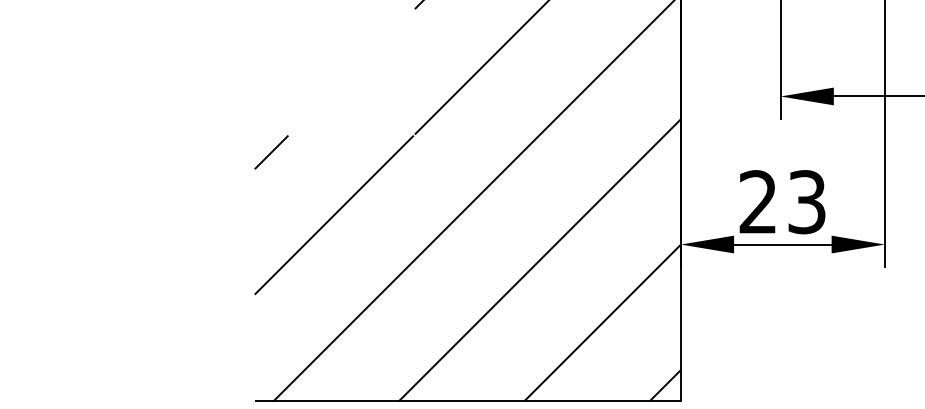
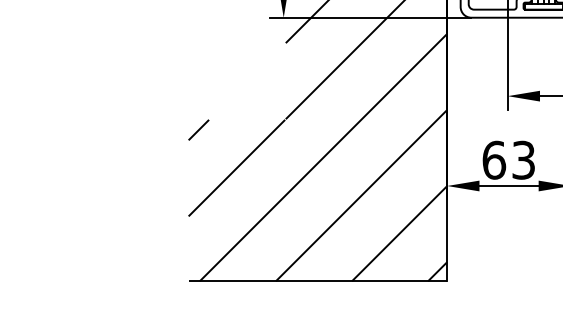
text: (758, 200) -> (494, 159), 23 -> 63

